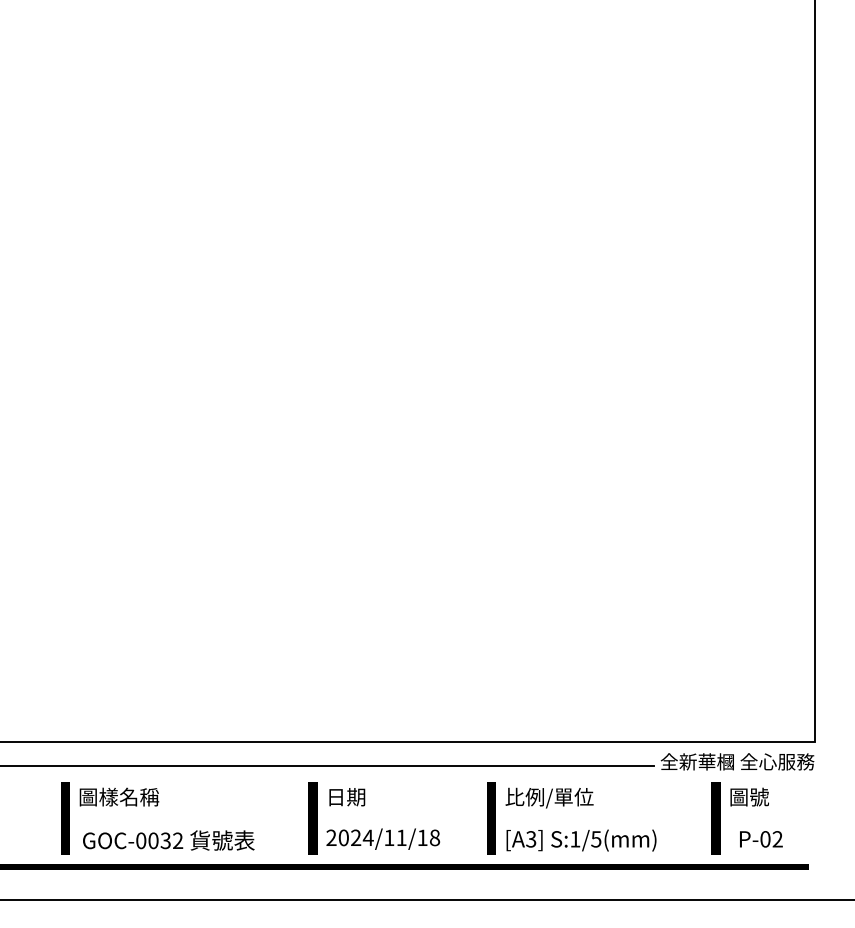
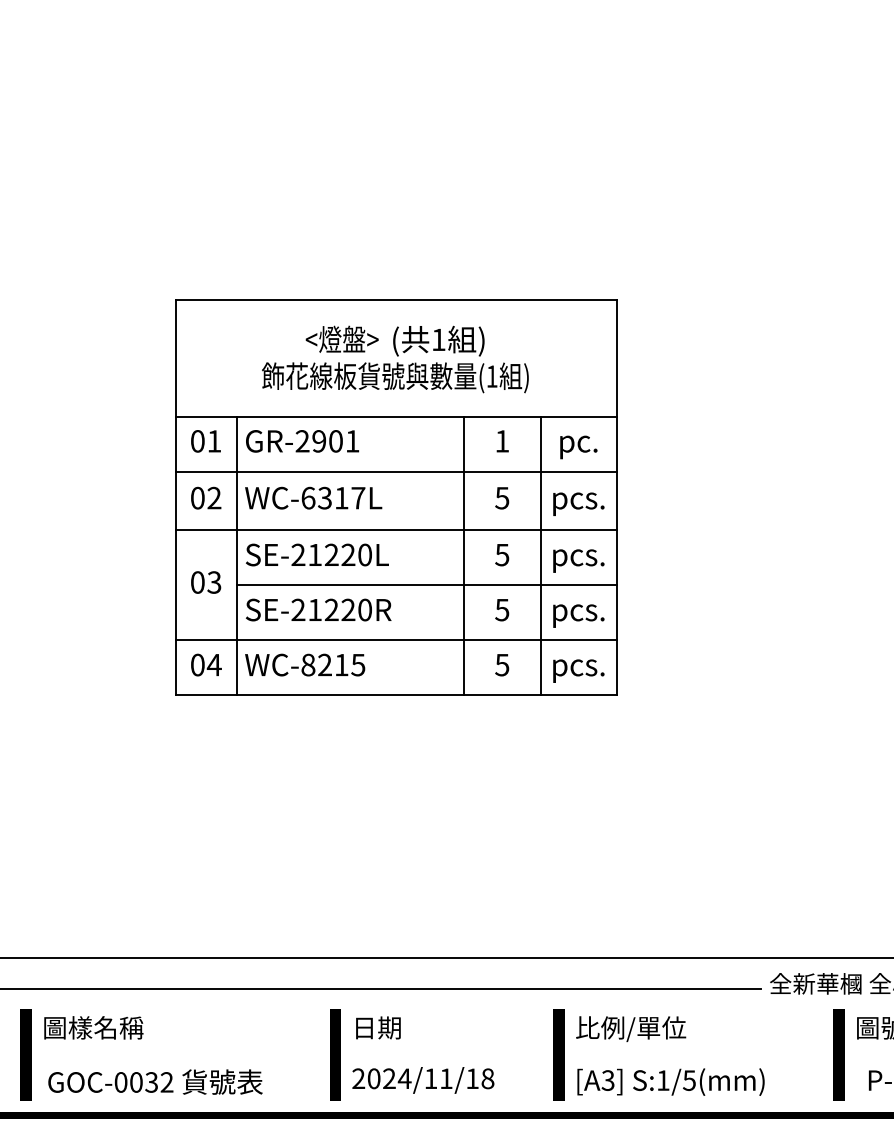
part: (361, 372) -> (396, 497), added

